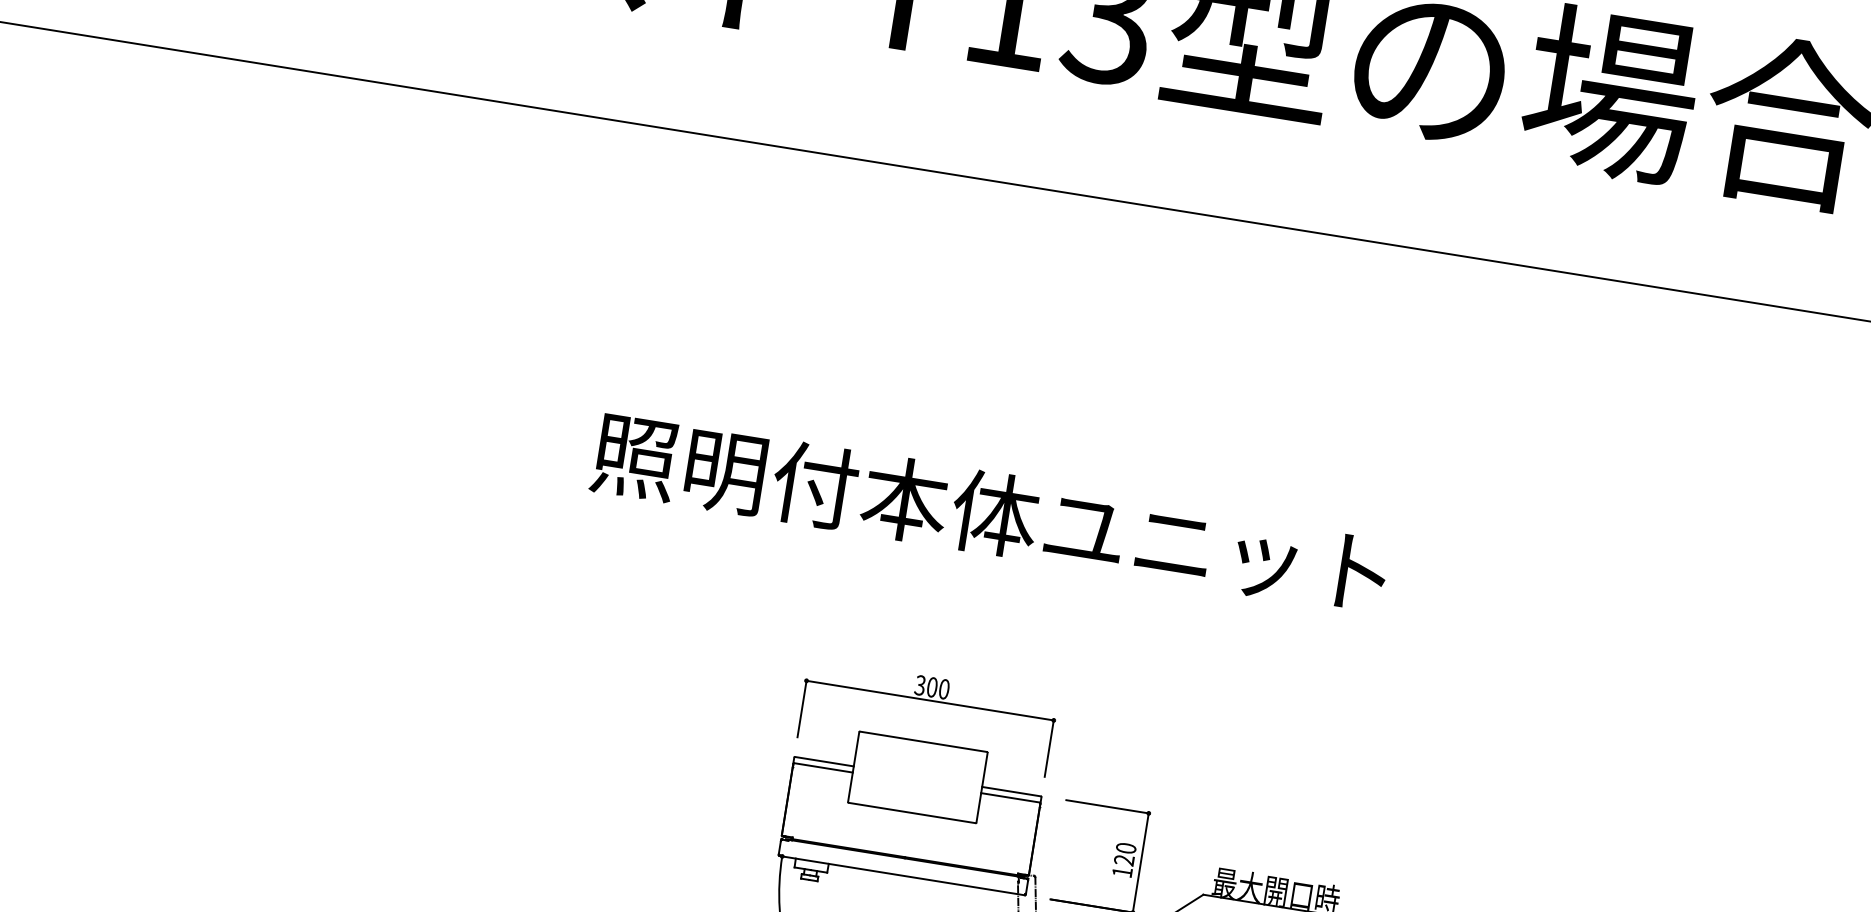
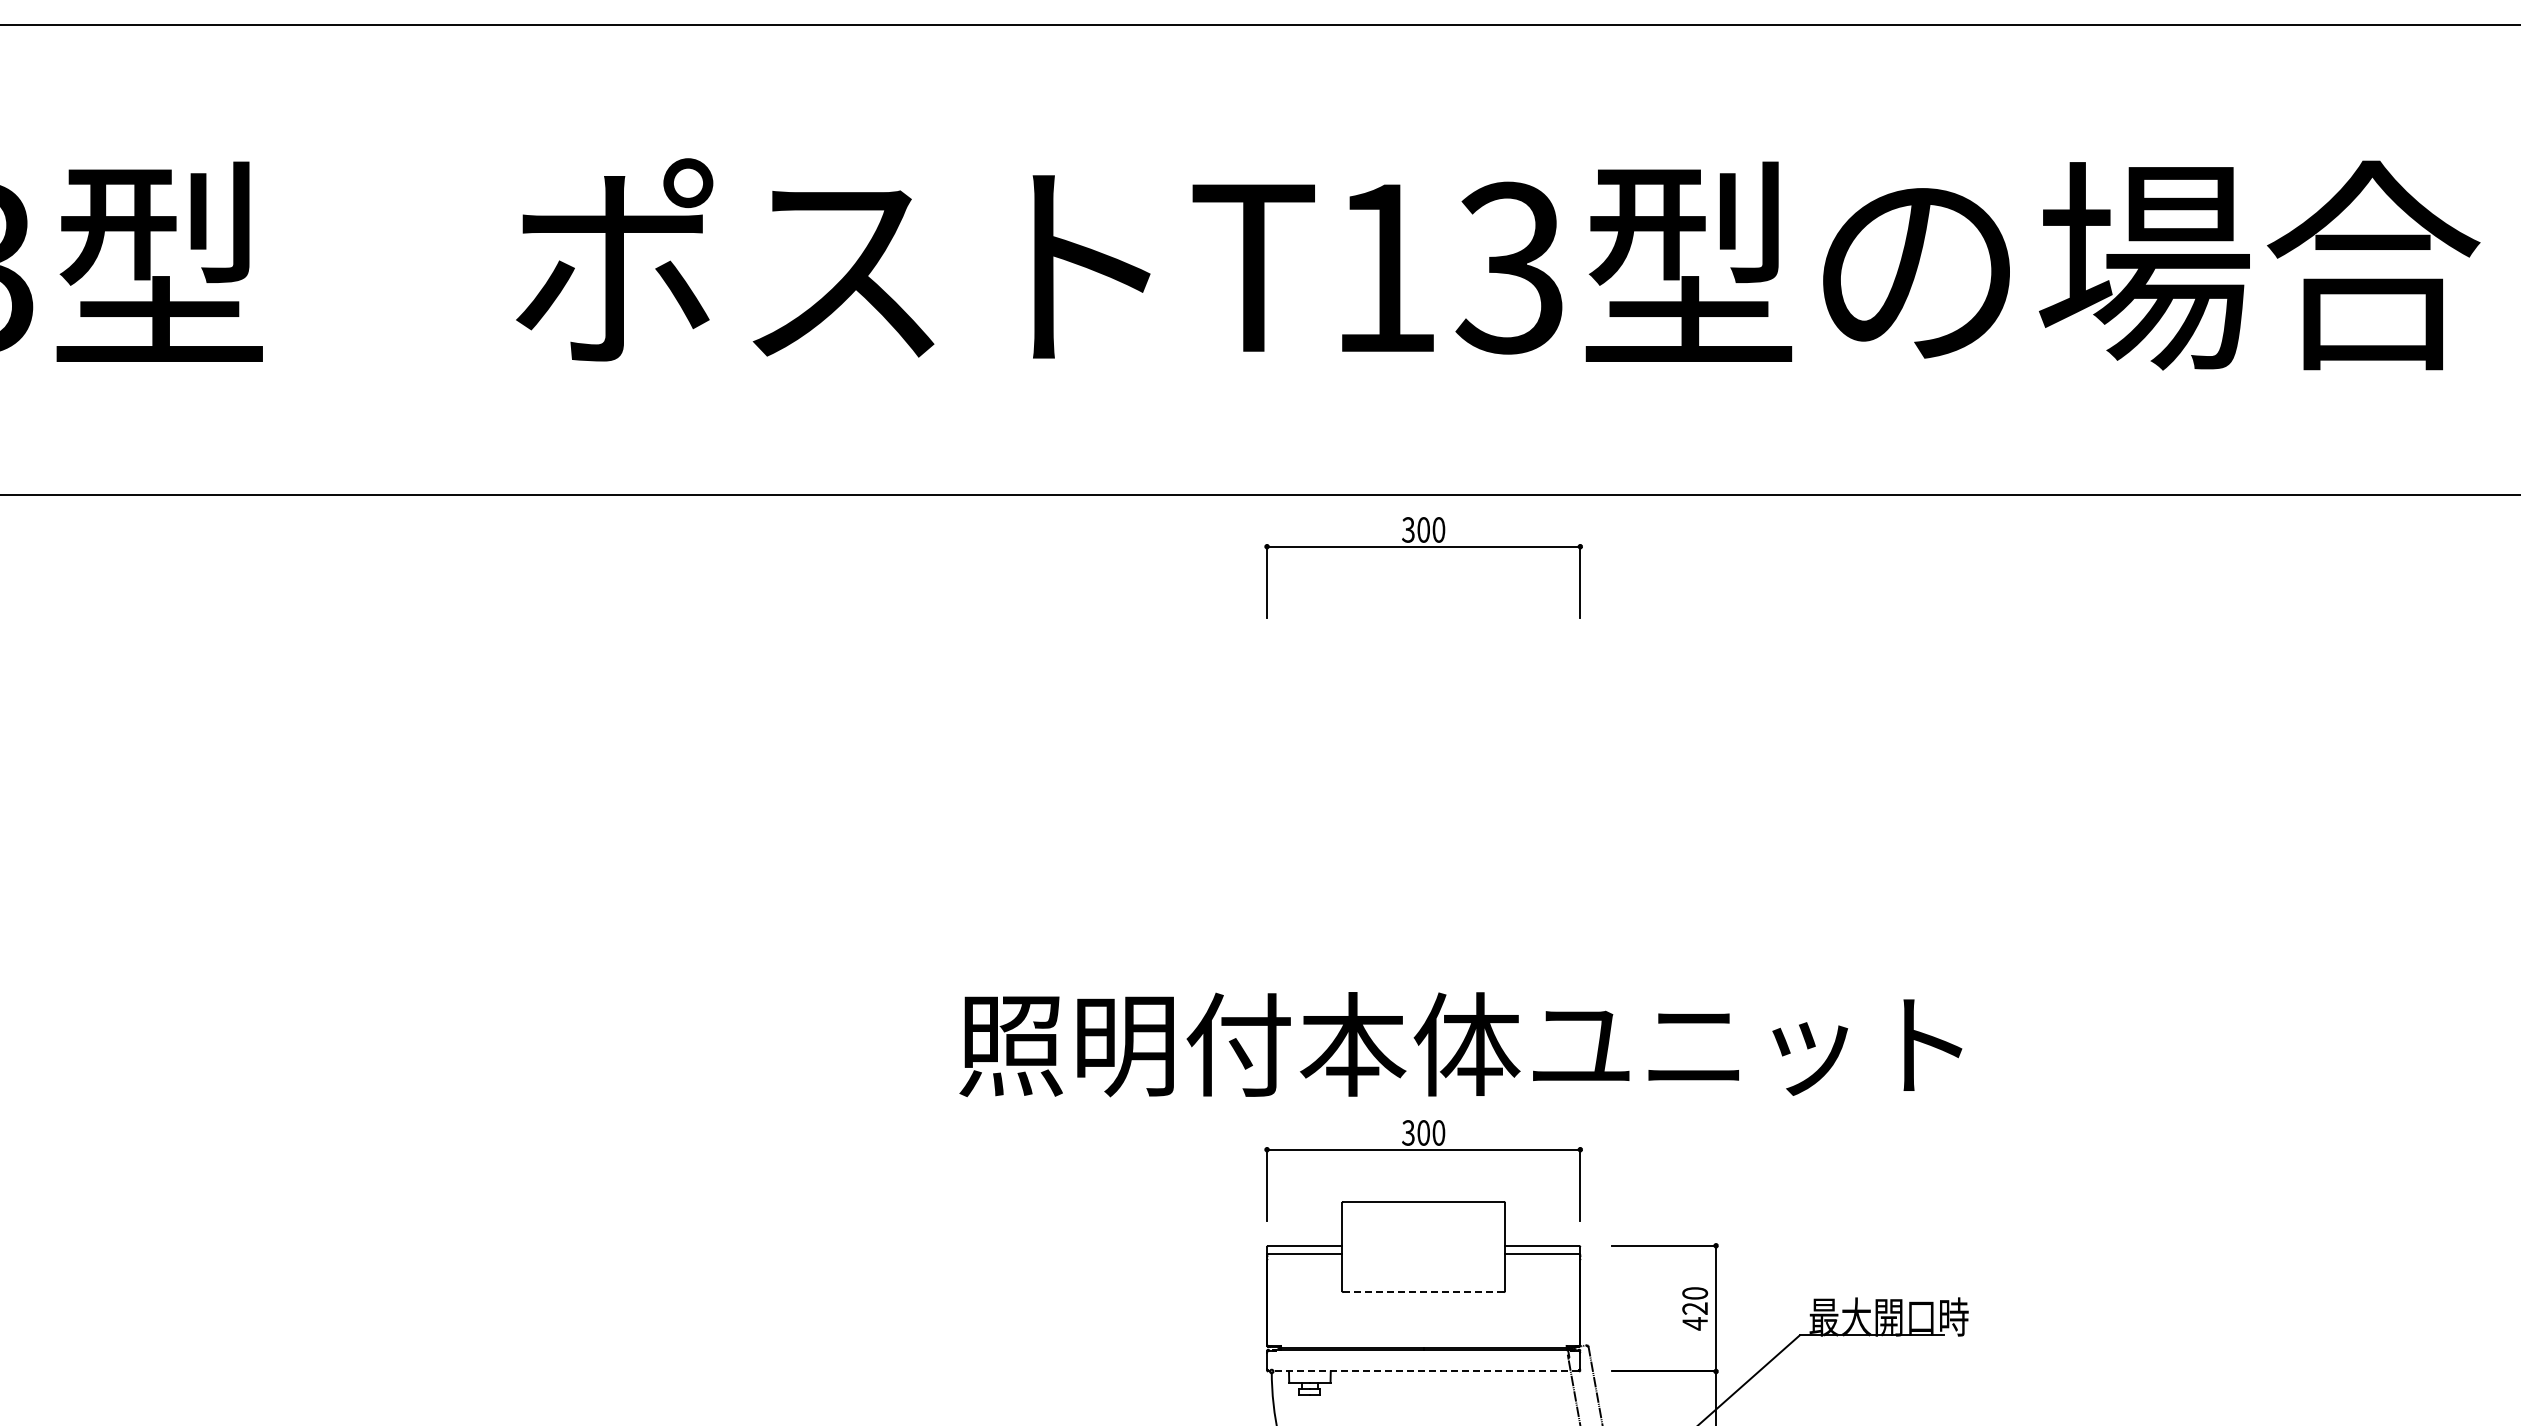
part: (1006, 225) -> (1423, 547), added
text: (989, 513) -> (1460, 1044), moved
line: (912, 813) -> (1424, 1292), solid -> dashed
text: (1121, 871) -> (1694, 1323), 120 -> 420
line: (901, 875) -> (1423, 1371), solid -> dashed

